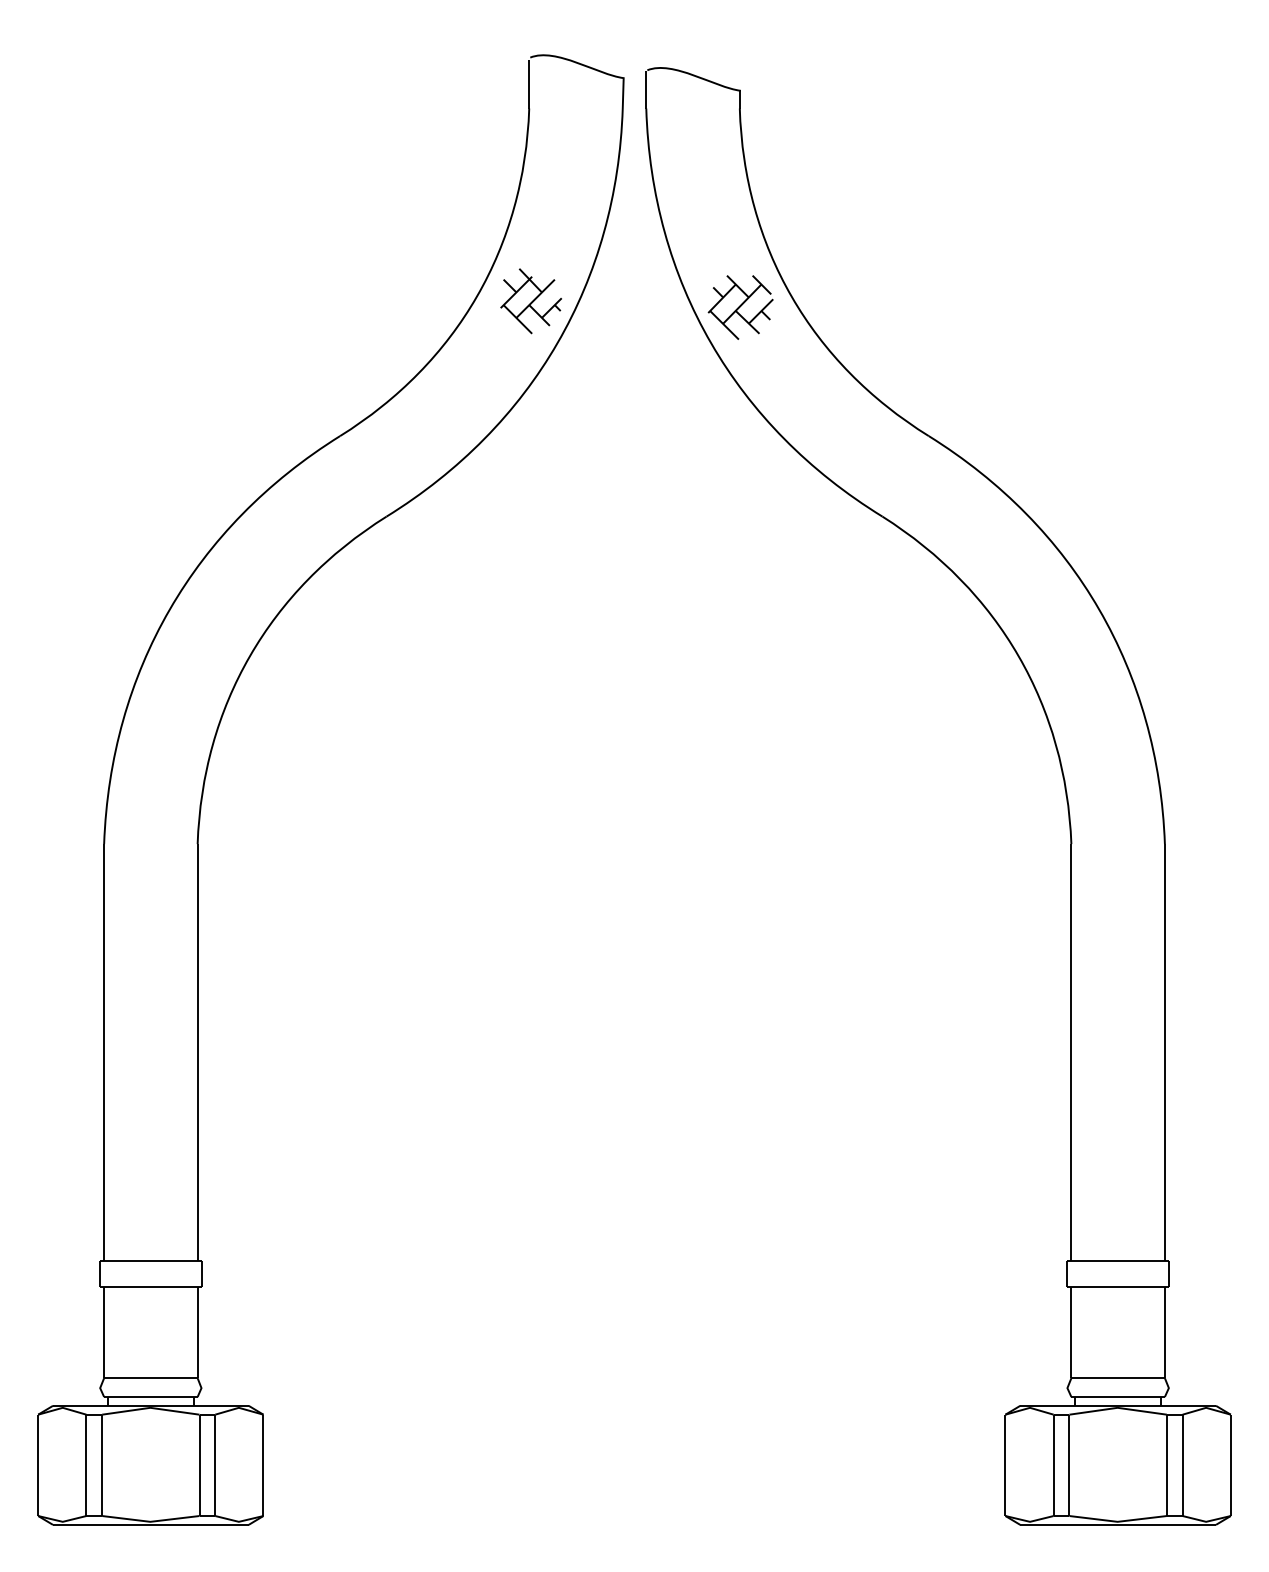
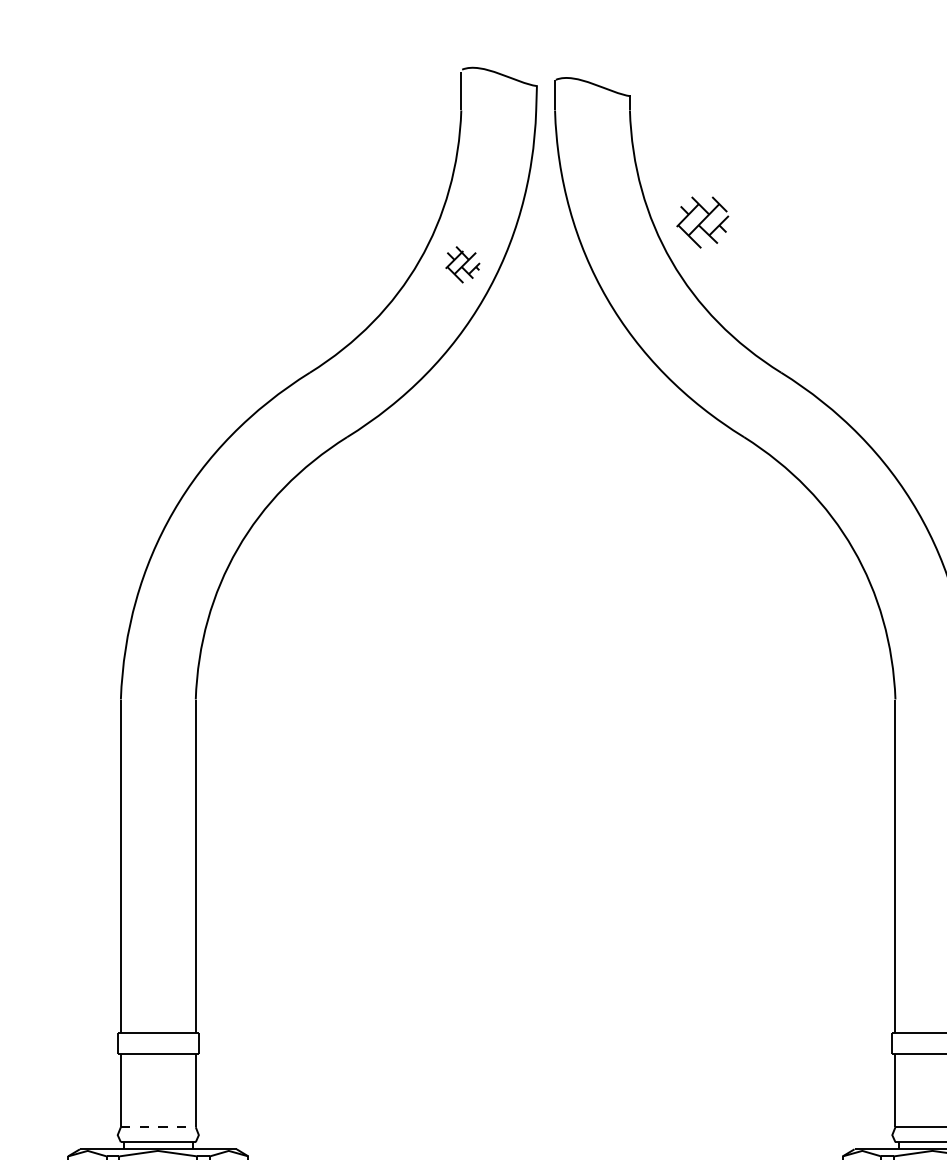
part: (530, 301) -> (462, 264), size x0.7
part: (740, 307) -> (702, 222), moved
line: (150, 1378) -> (158, 1127), solid -> dashed

